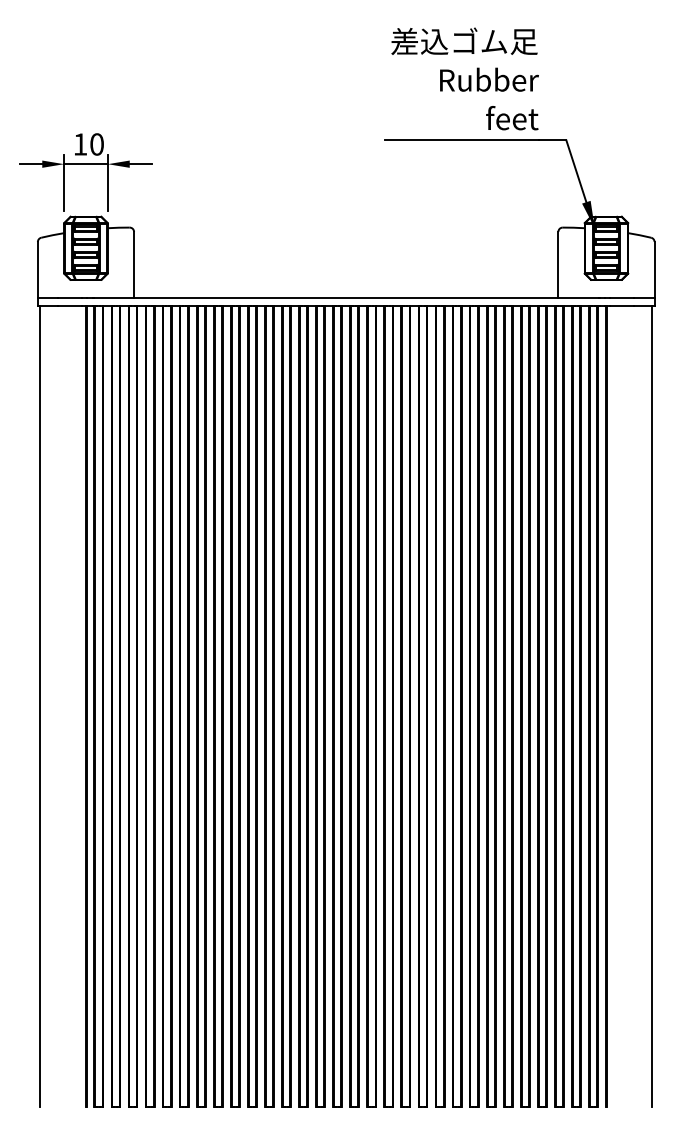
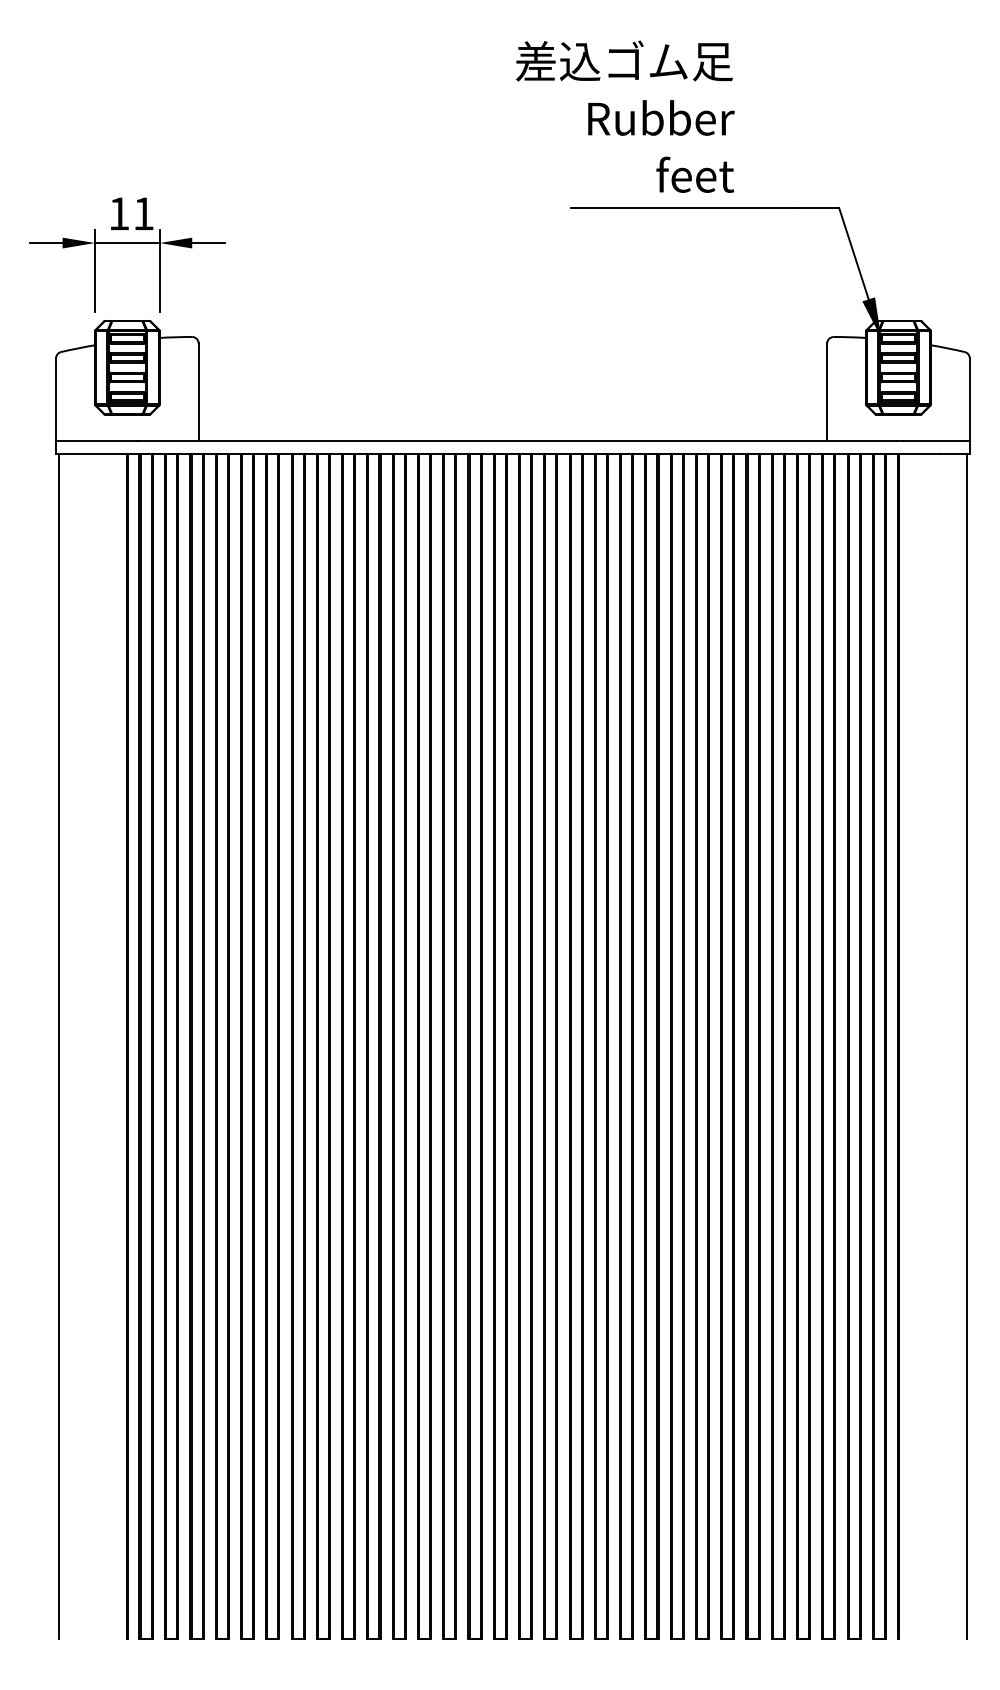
text: (464, 78) -> (624, 116), moved
text: (96, 144) -> (142, 213), 10 -> 11

